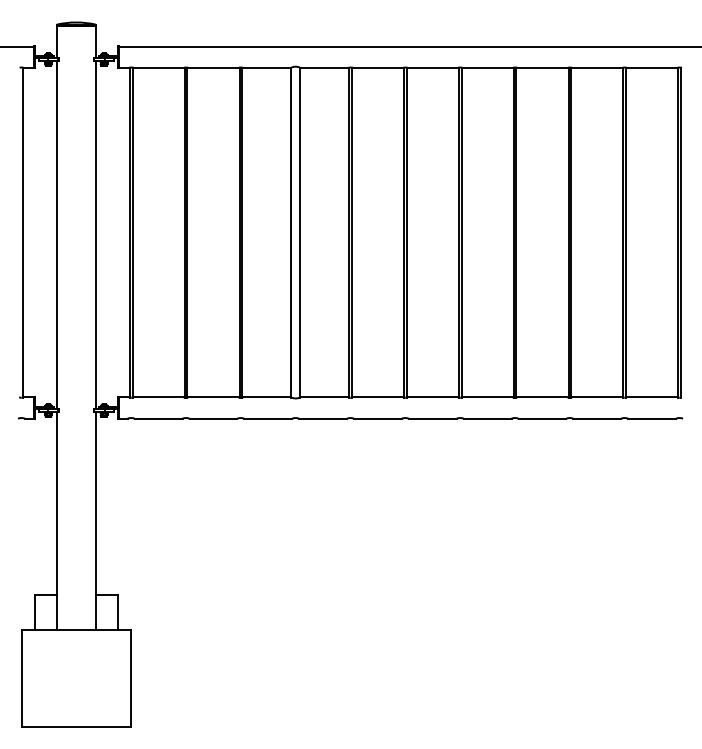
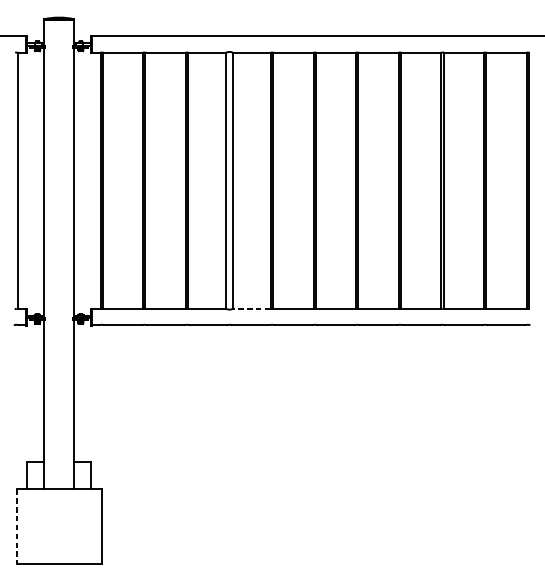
line: (324, 397) -> (251, 308), solid -> dashed
line: (21, 678) -> (16, 527), solid -> dashed

